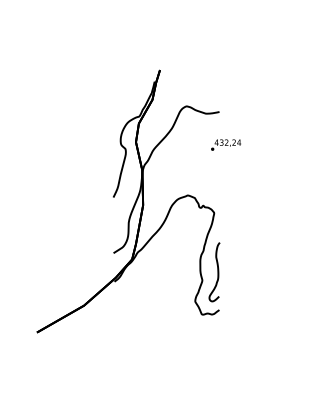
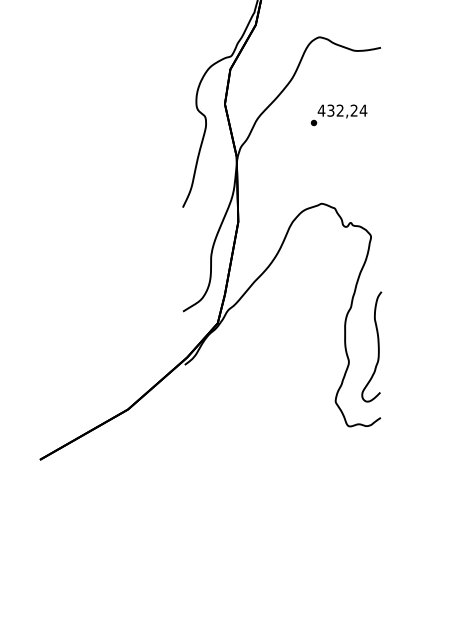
text: (225, 144) -> (337, 114), moved

